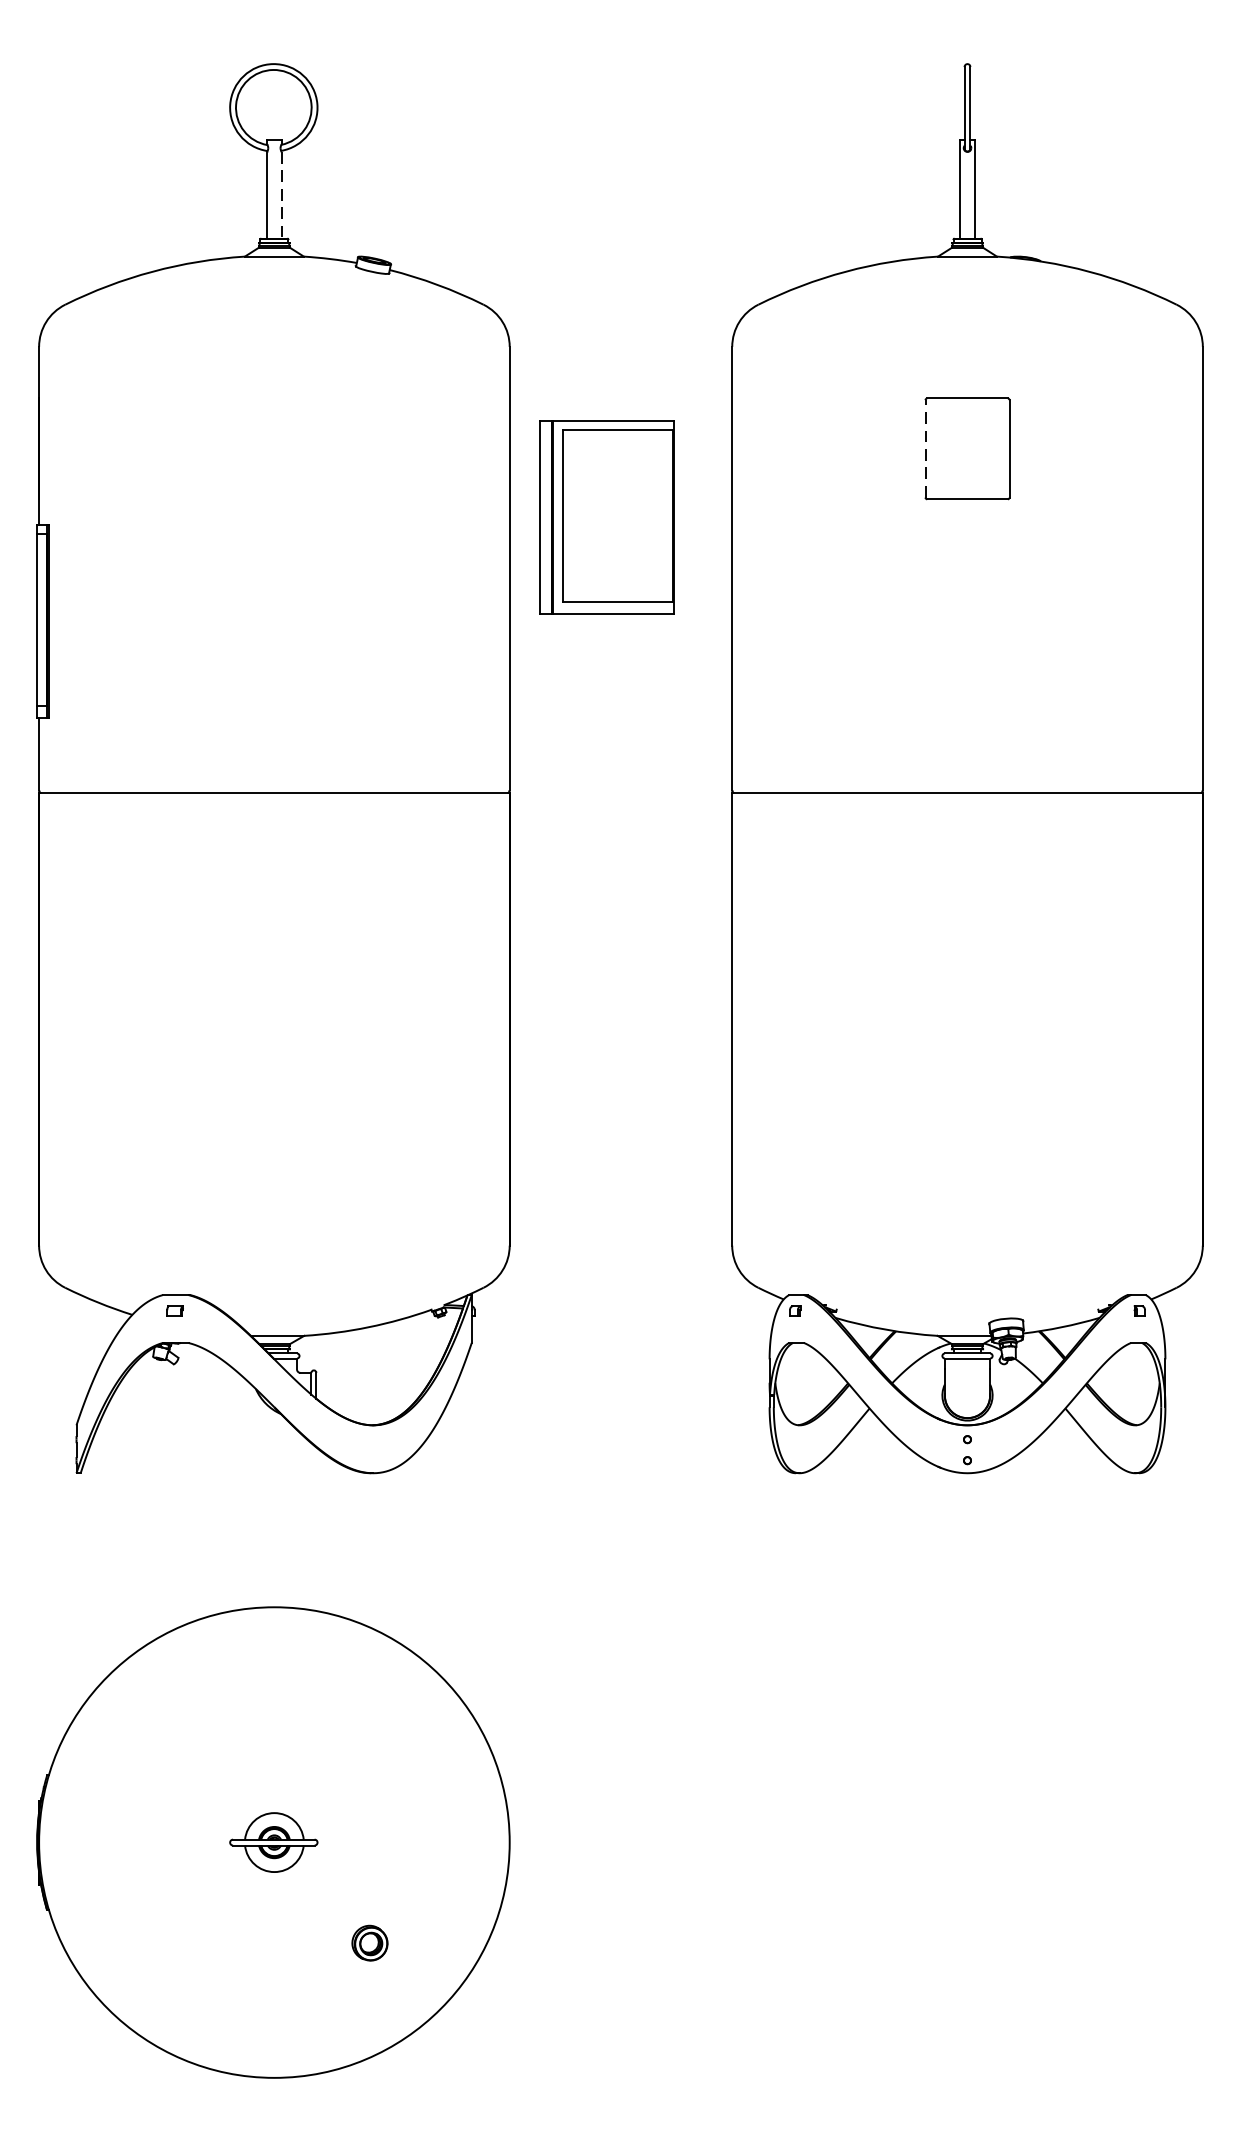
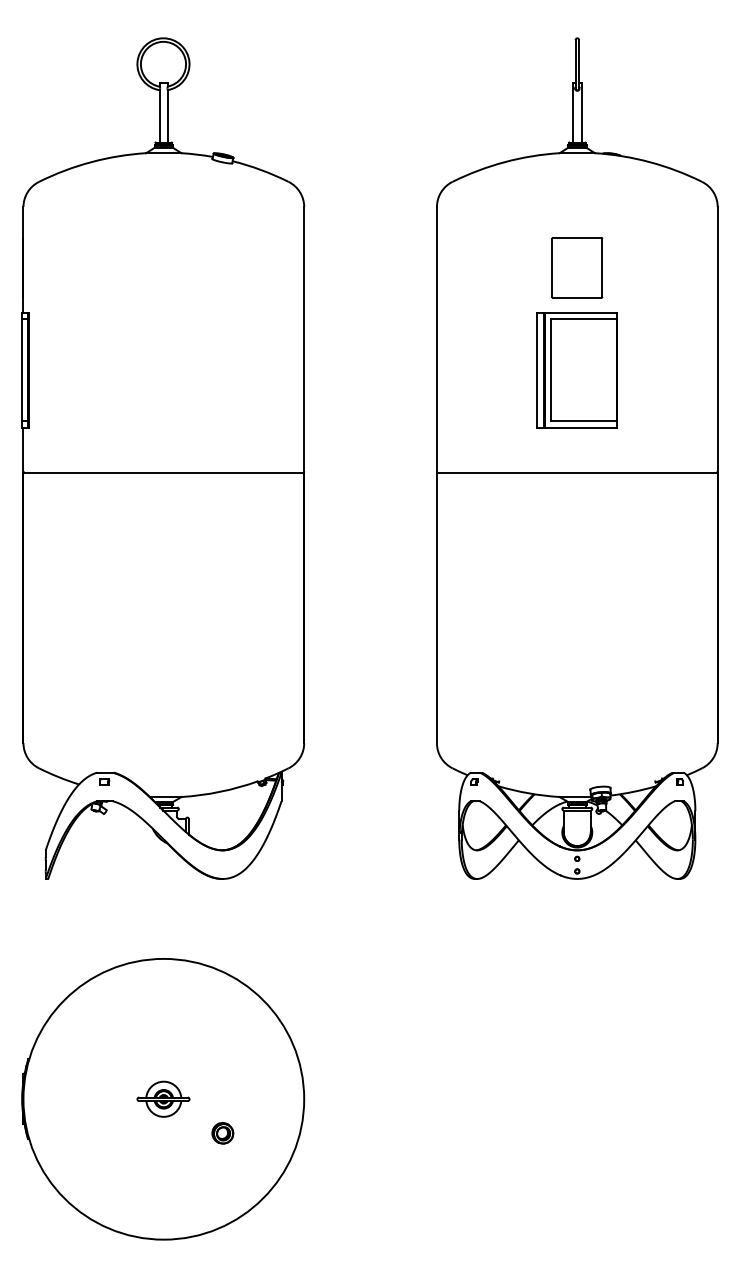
line: (282, 195) -> (168, 116), dashed -> solid
line: (925, 448) -> (552, 267), dashed -> solid
part: (605, 516) -> (576, 370), moved
part: (369, 1943) -> (222, 1133), moved

